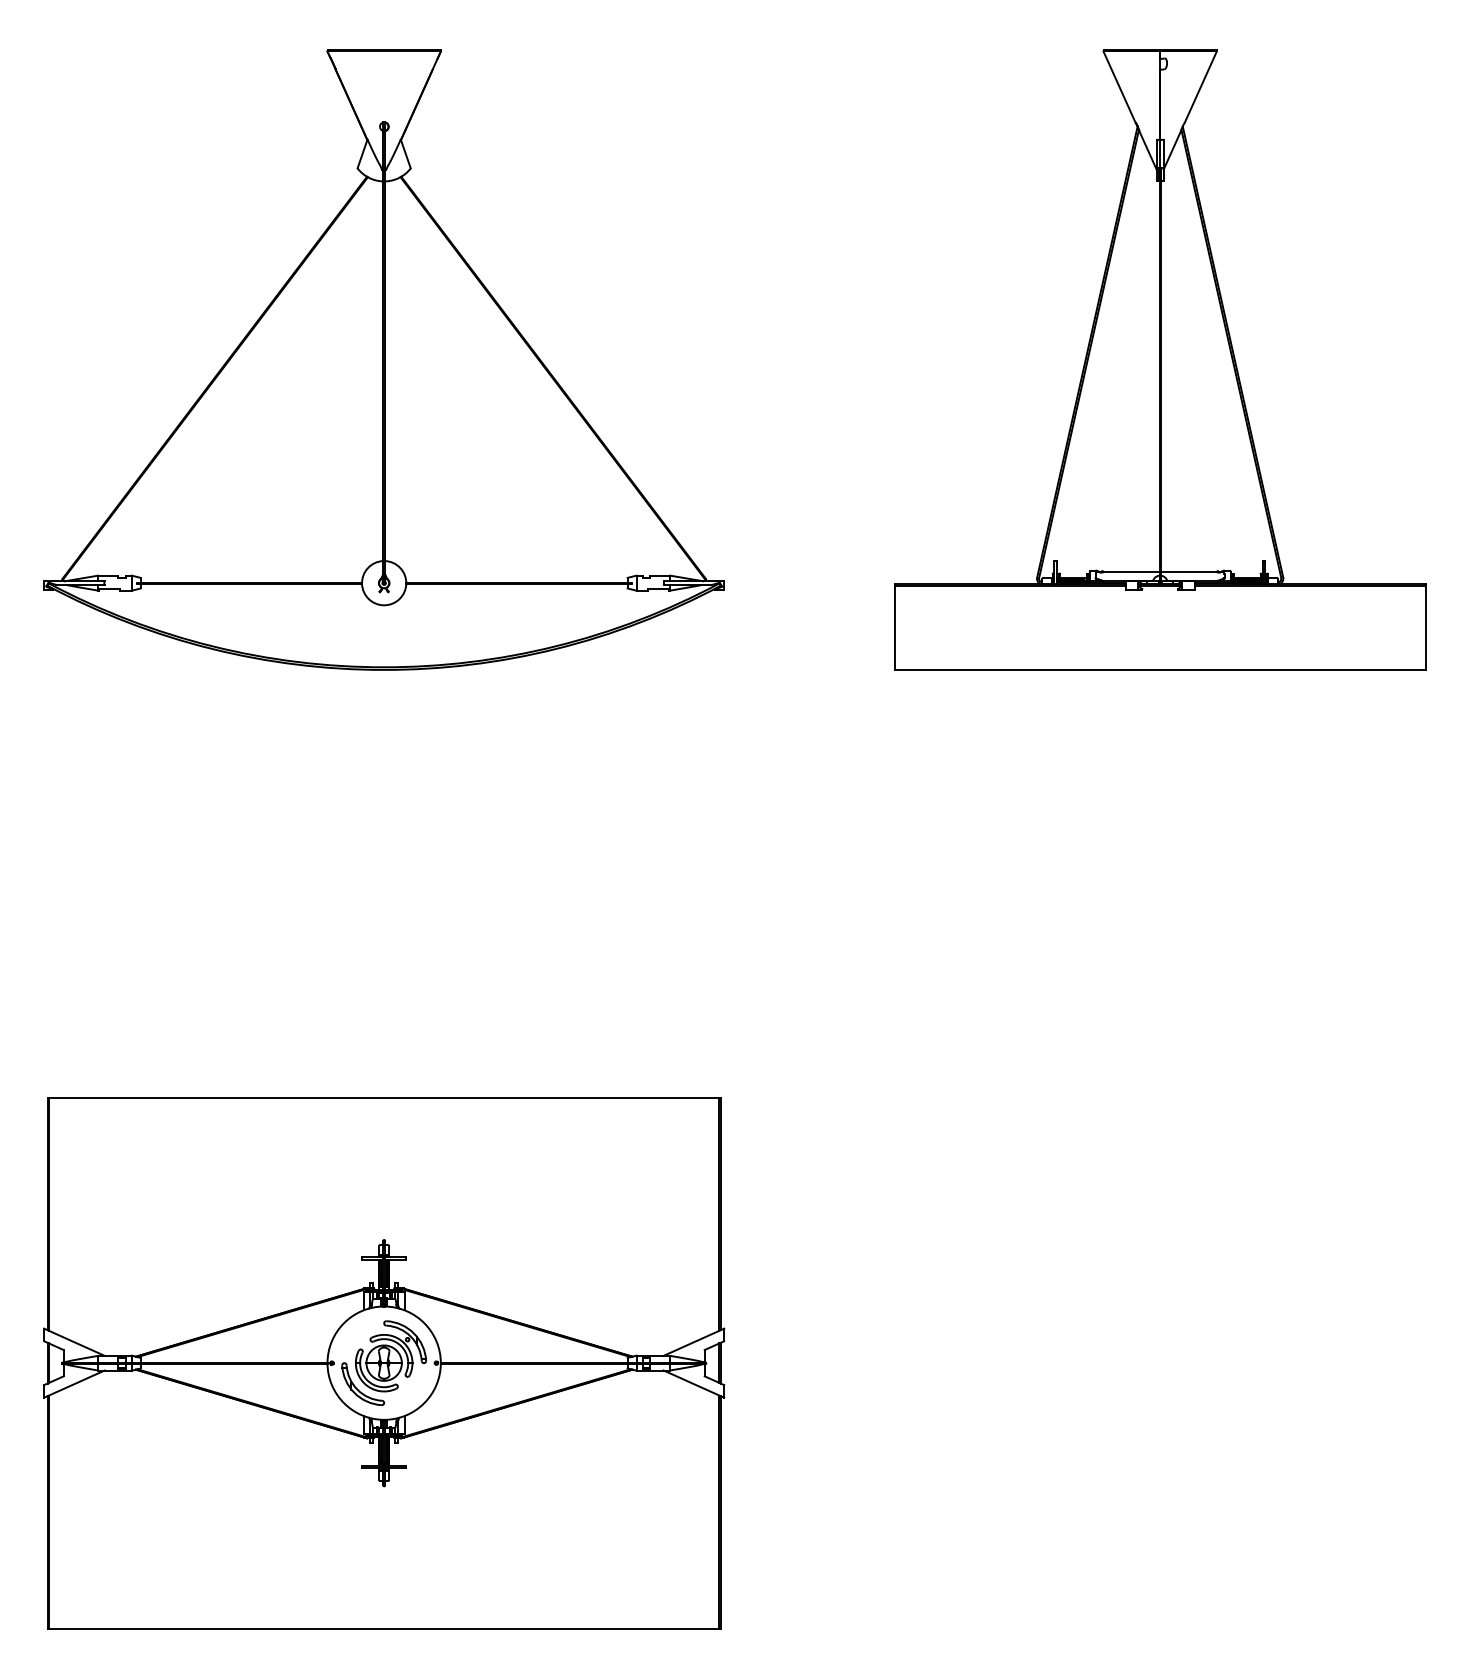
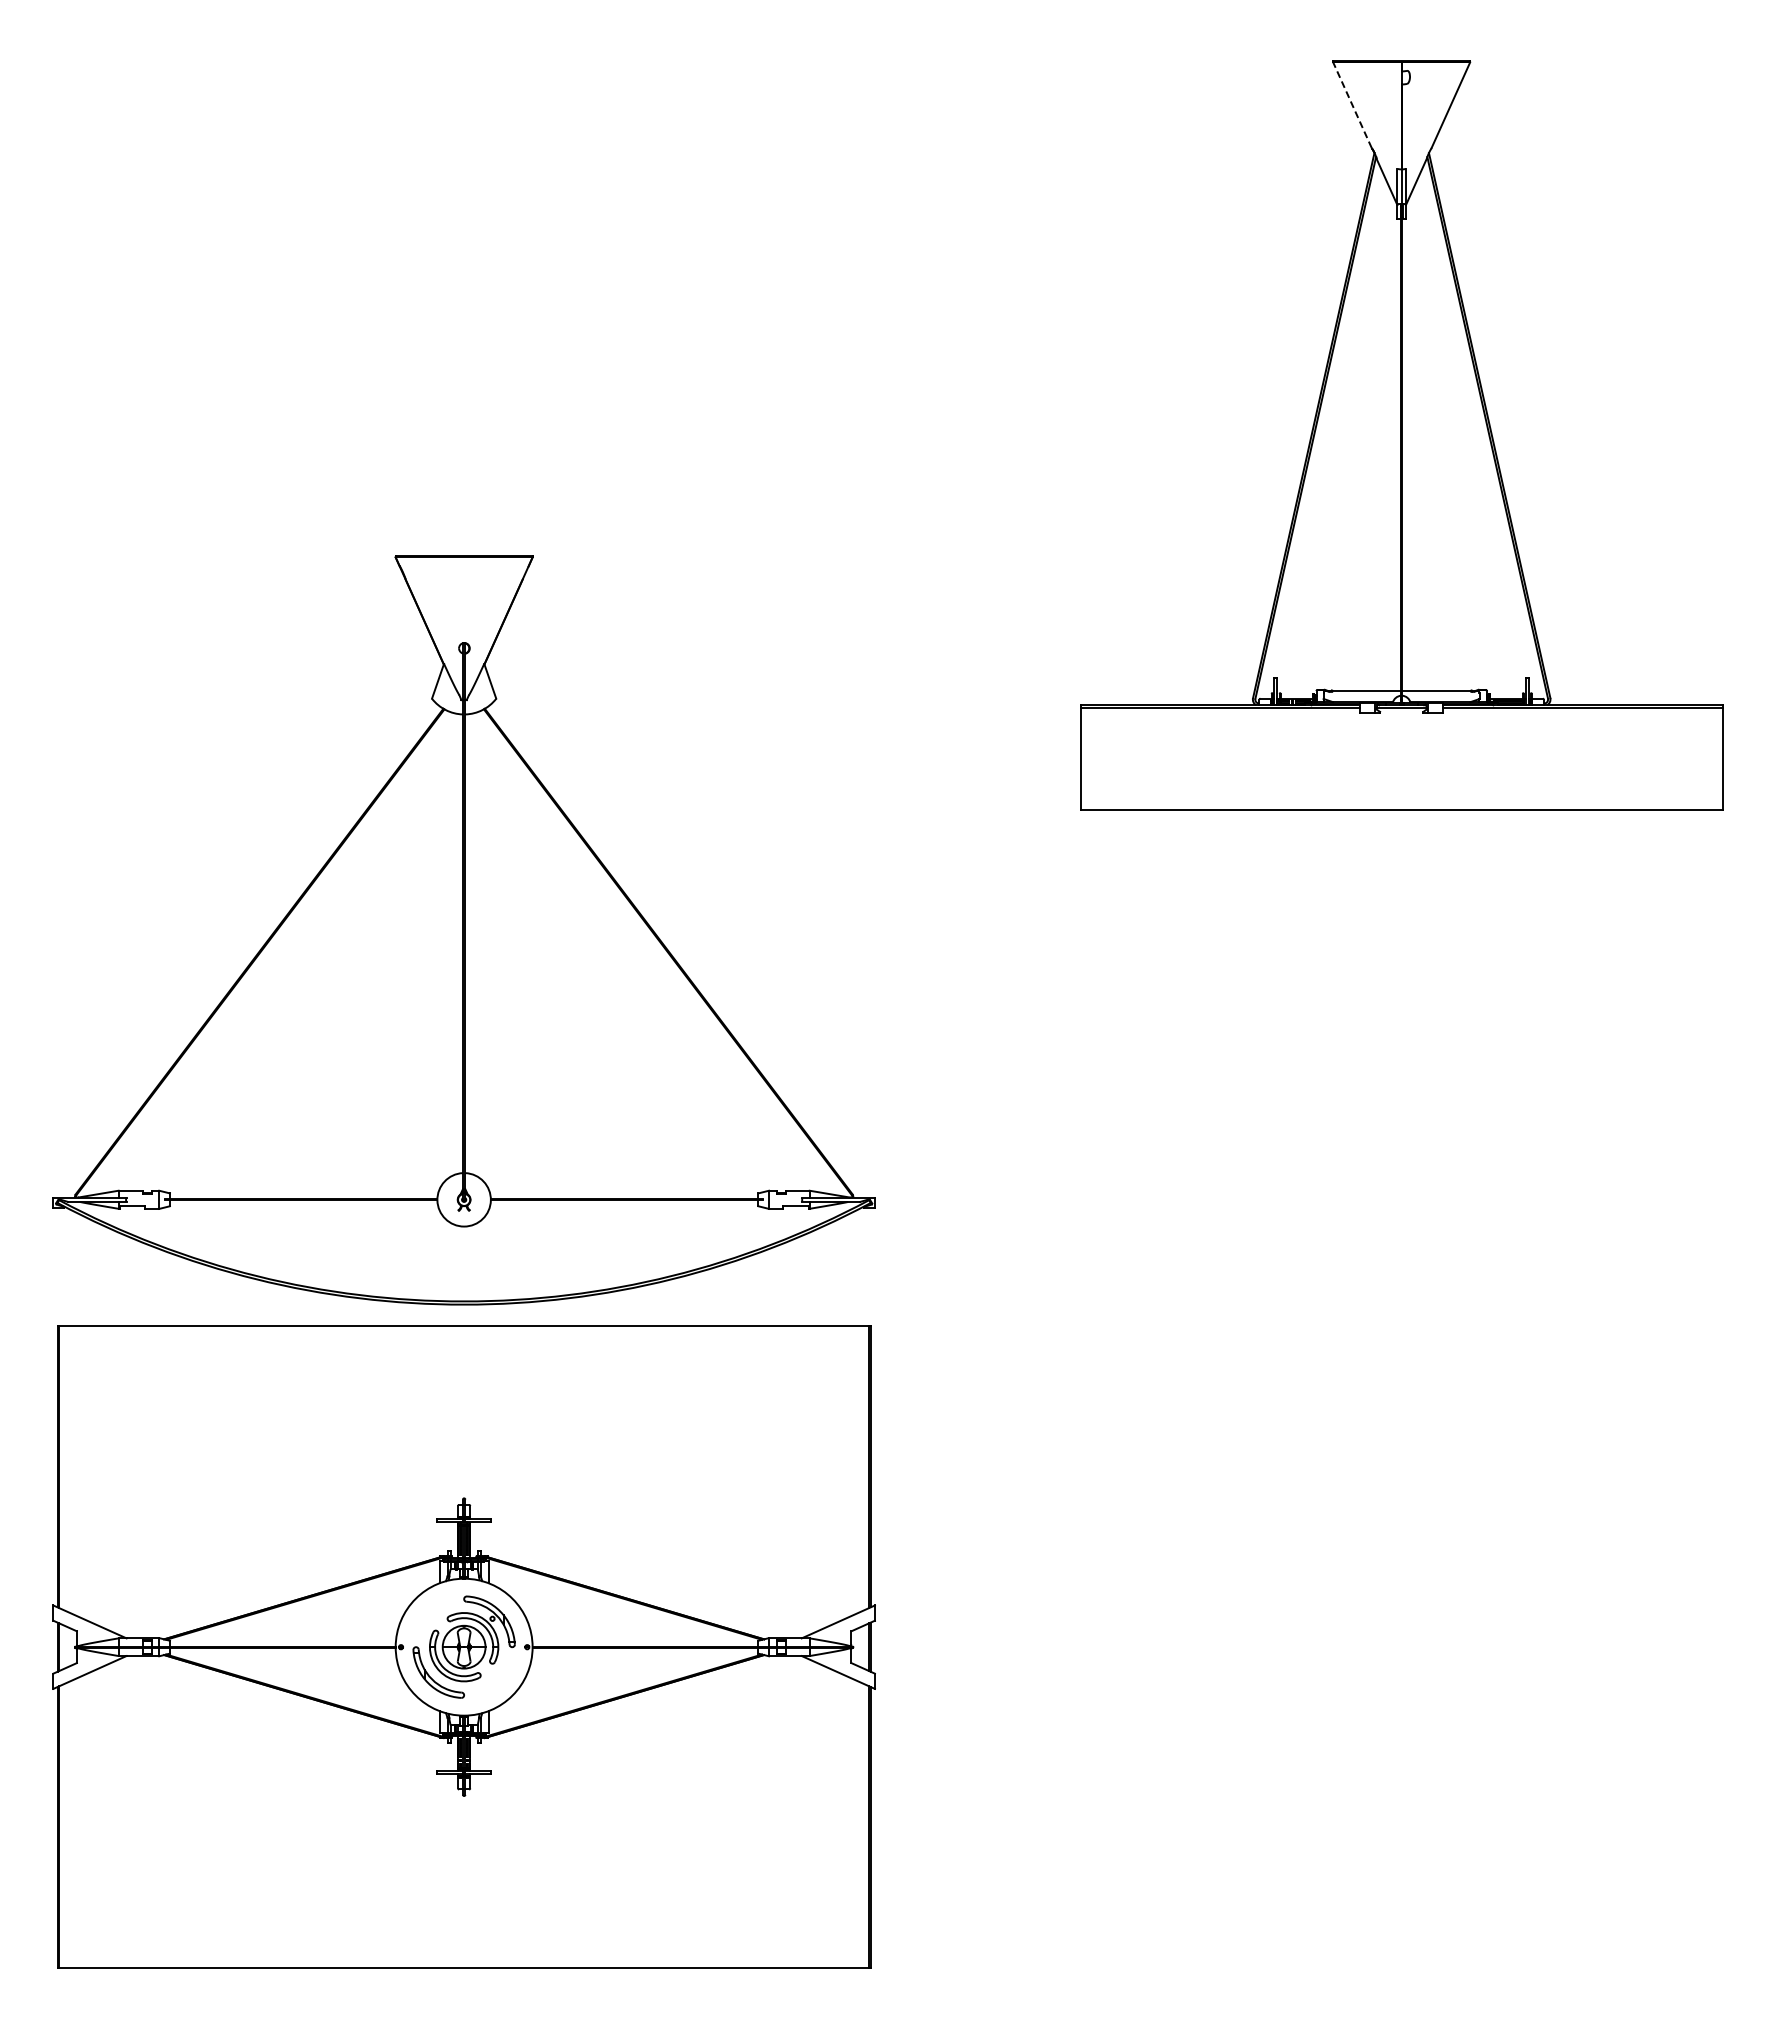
line: (1119, 87) -> (1352, 105), solid -> dashed
part: (383, 360) -> (463, 930), moved

